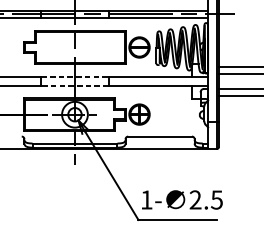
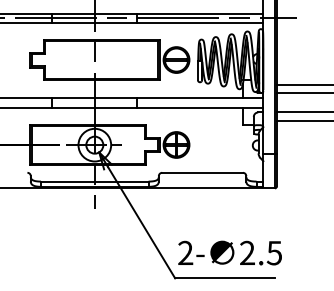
line: (74, 77) -> (94, 97), dashed -> solid
line: (74, 85) -> (94, 108), dashed -> solid
text: (146, 199) -> (185, 252), 1- -> 2-

